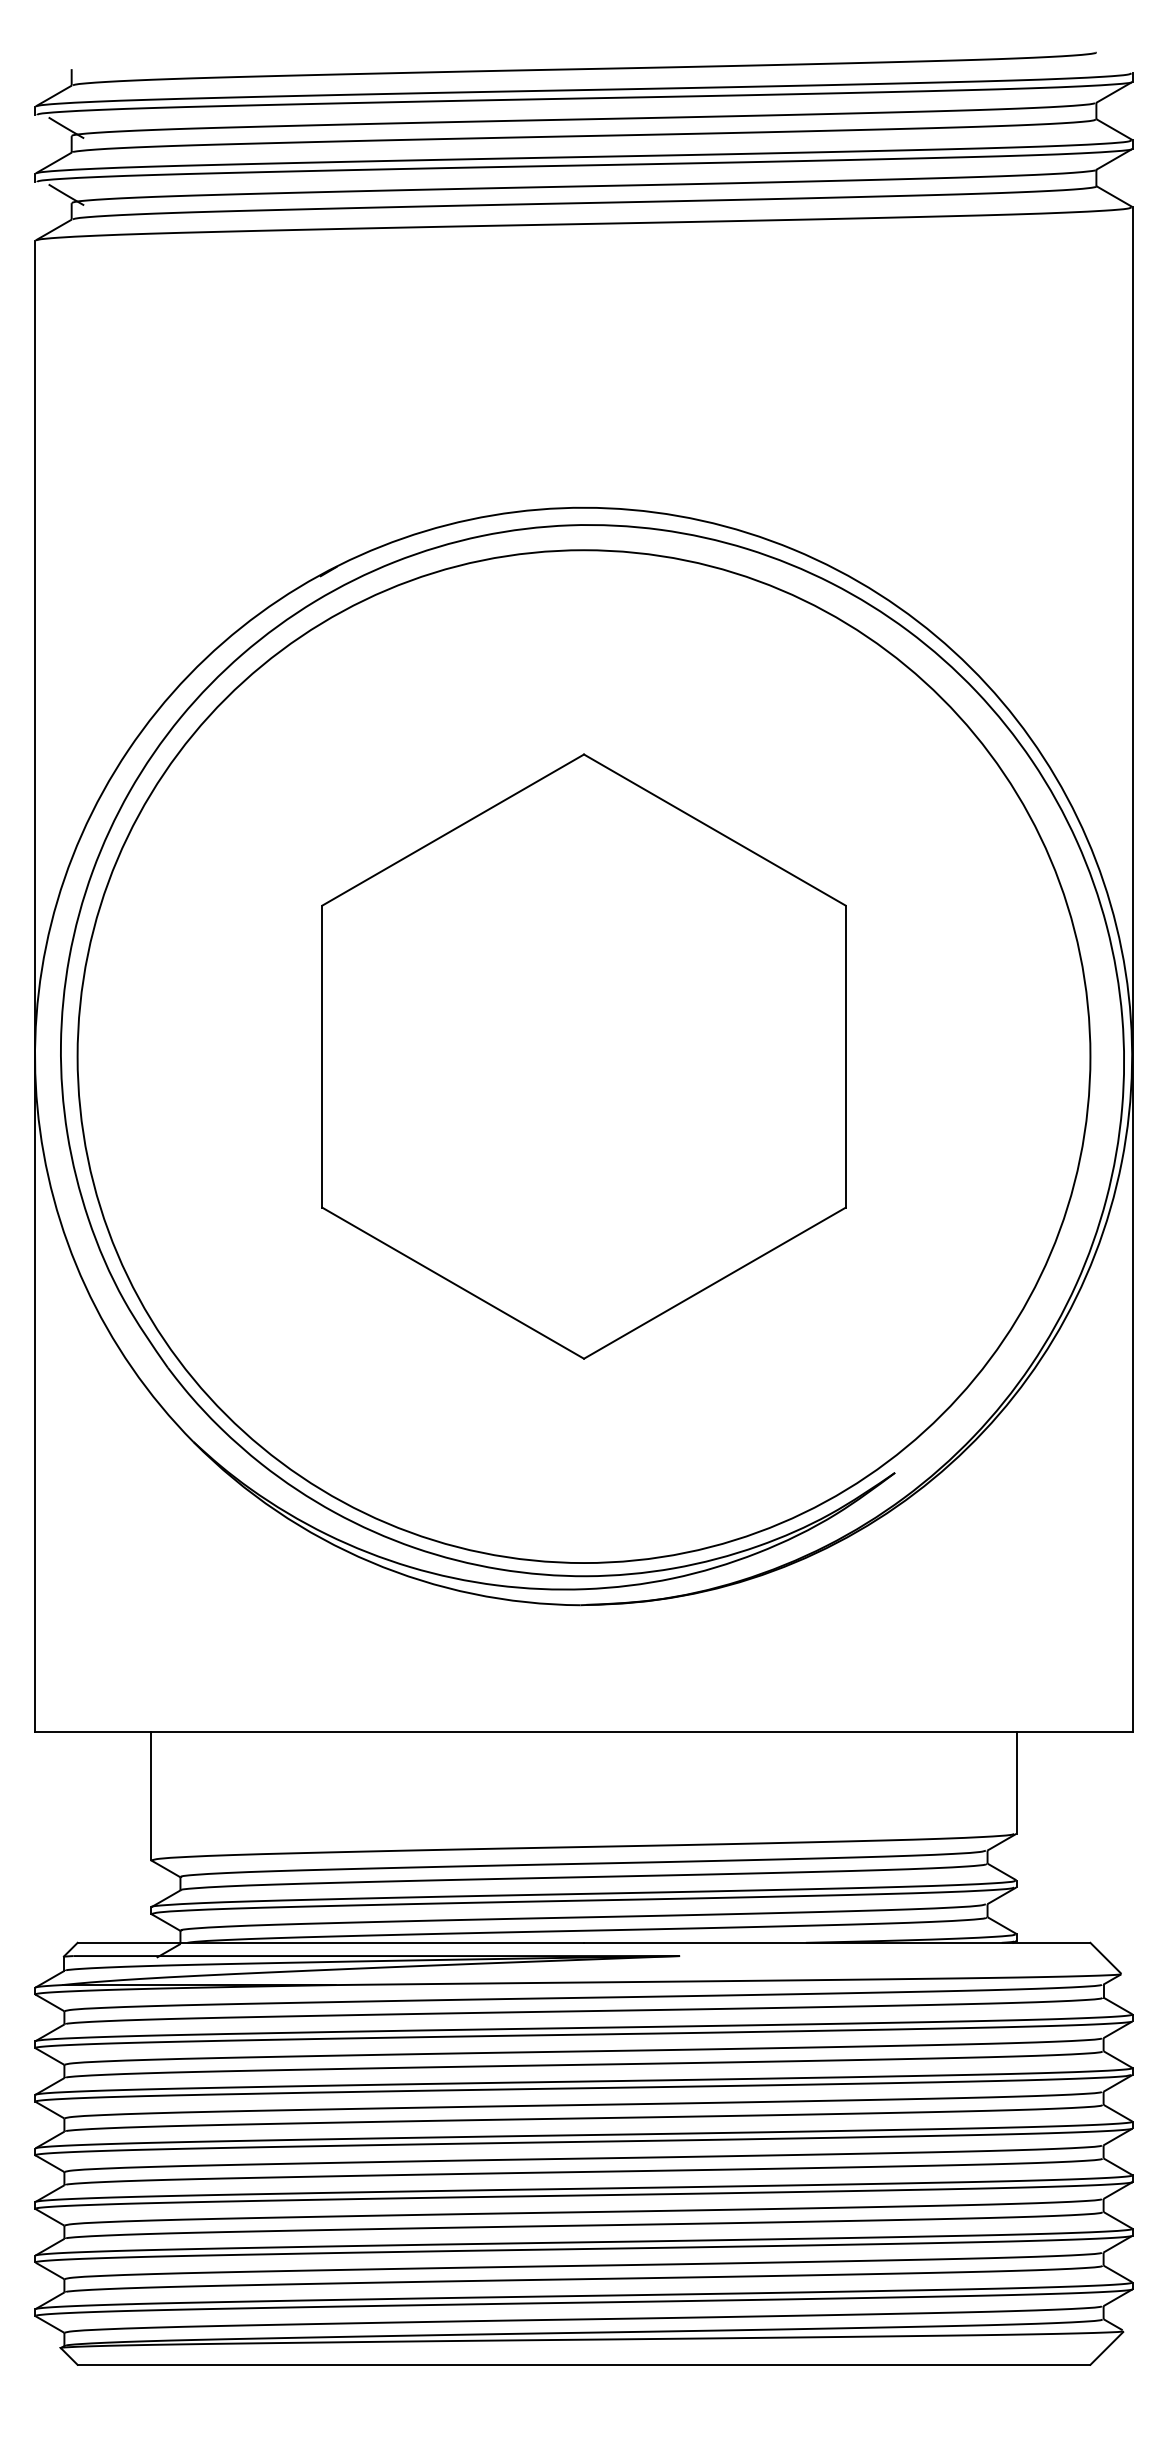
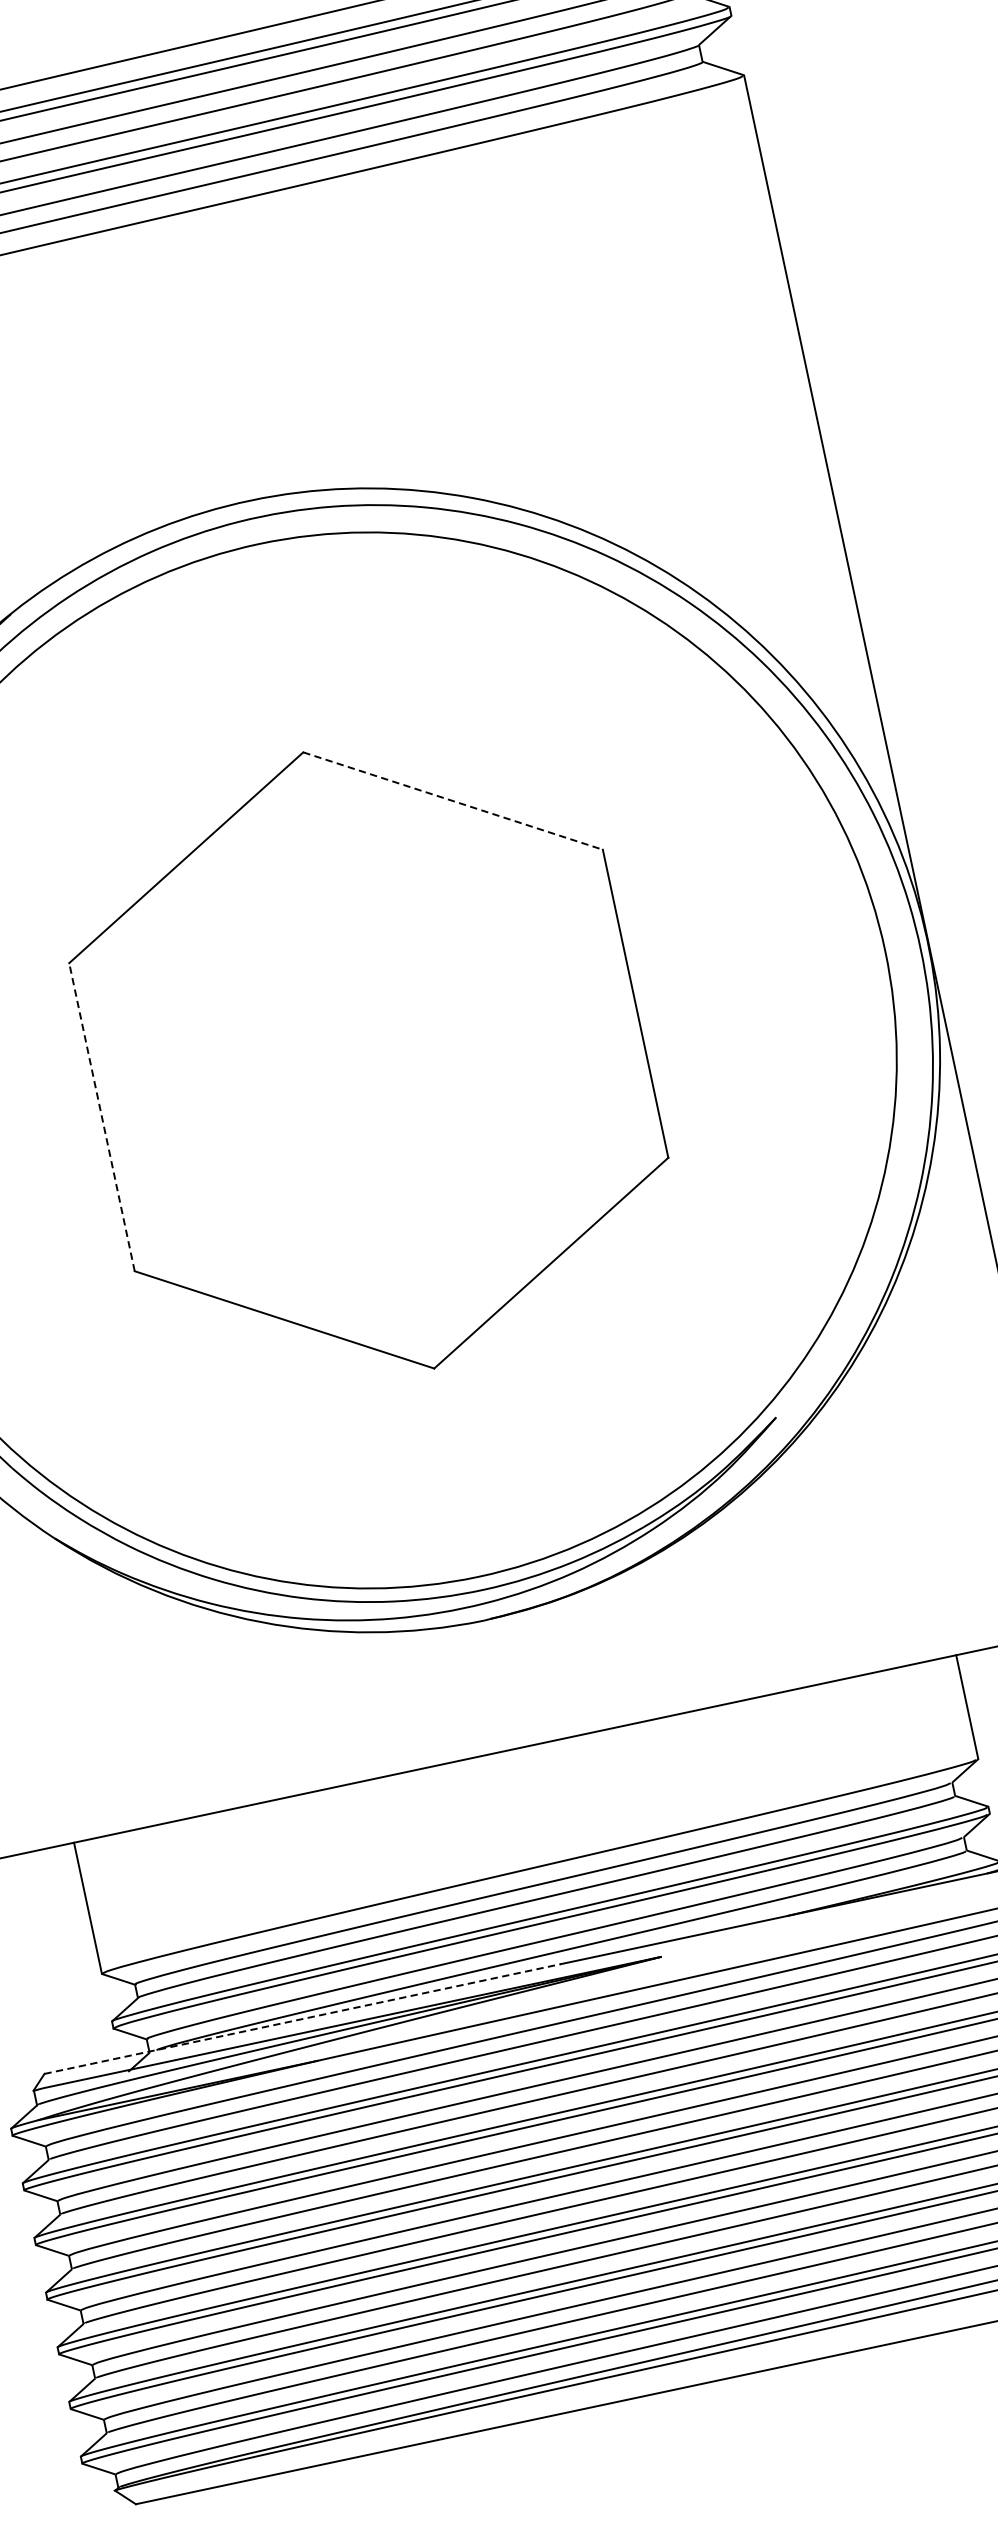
line: (715, 830) -> (453, 801), solid -> dashed
line: (322, 1056) -> (102, 1117), solid -> dashed
line: (331, 1942) -> (303, 2018), solid -> dashed

